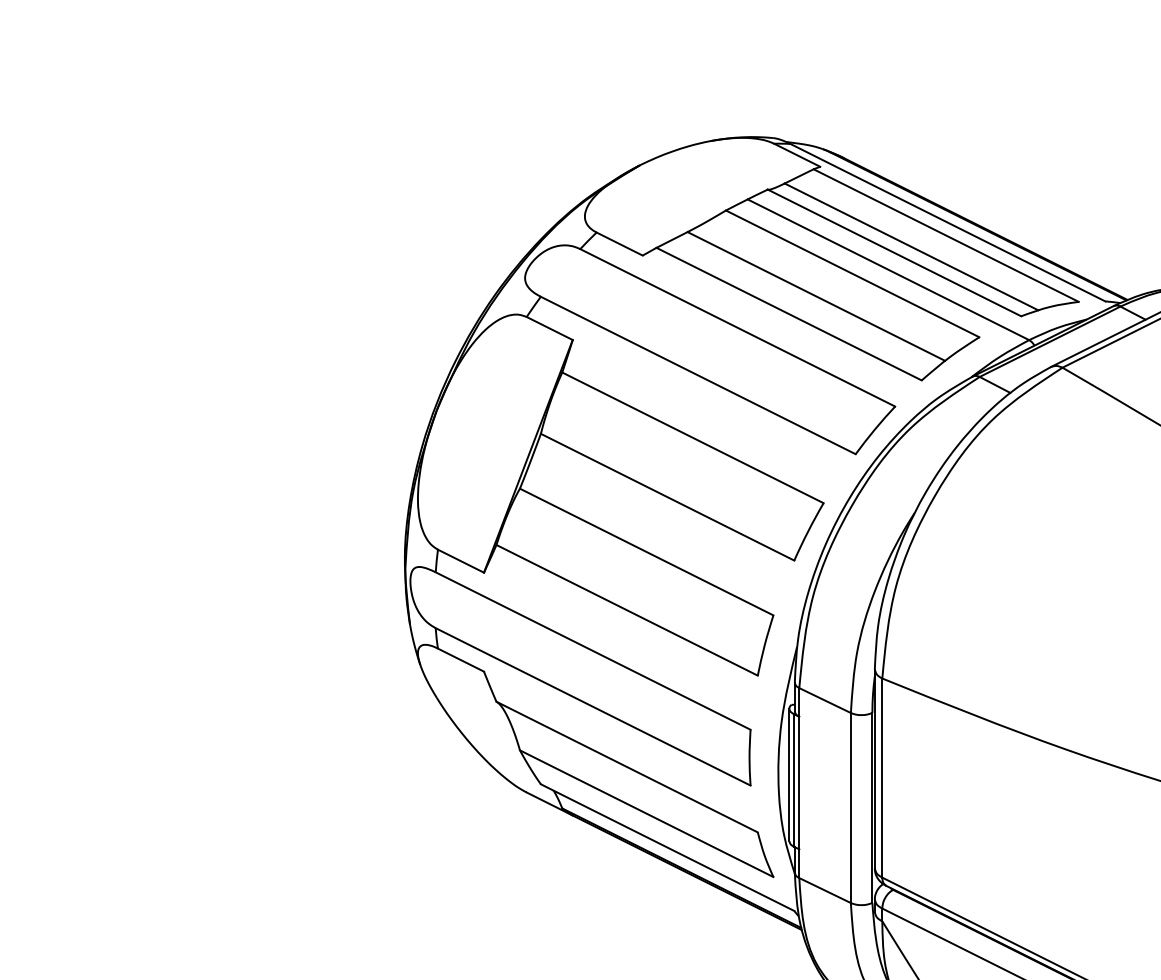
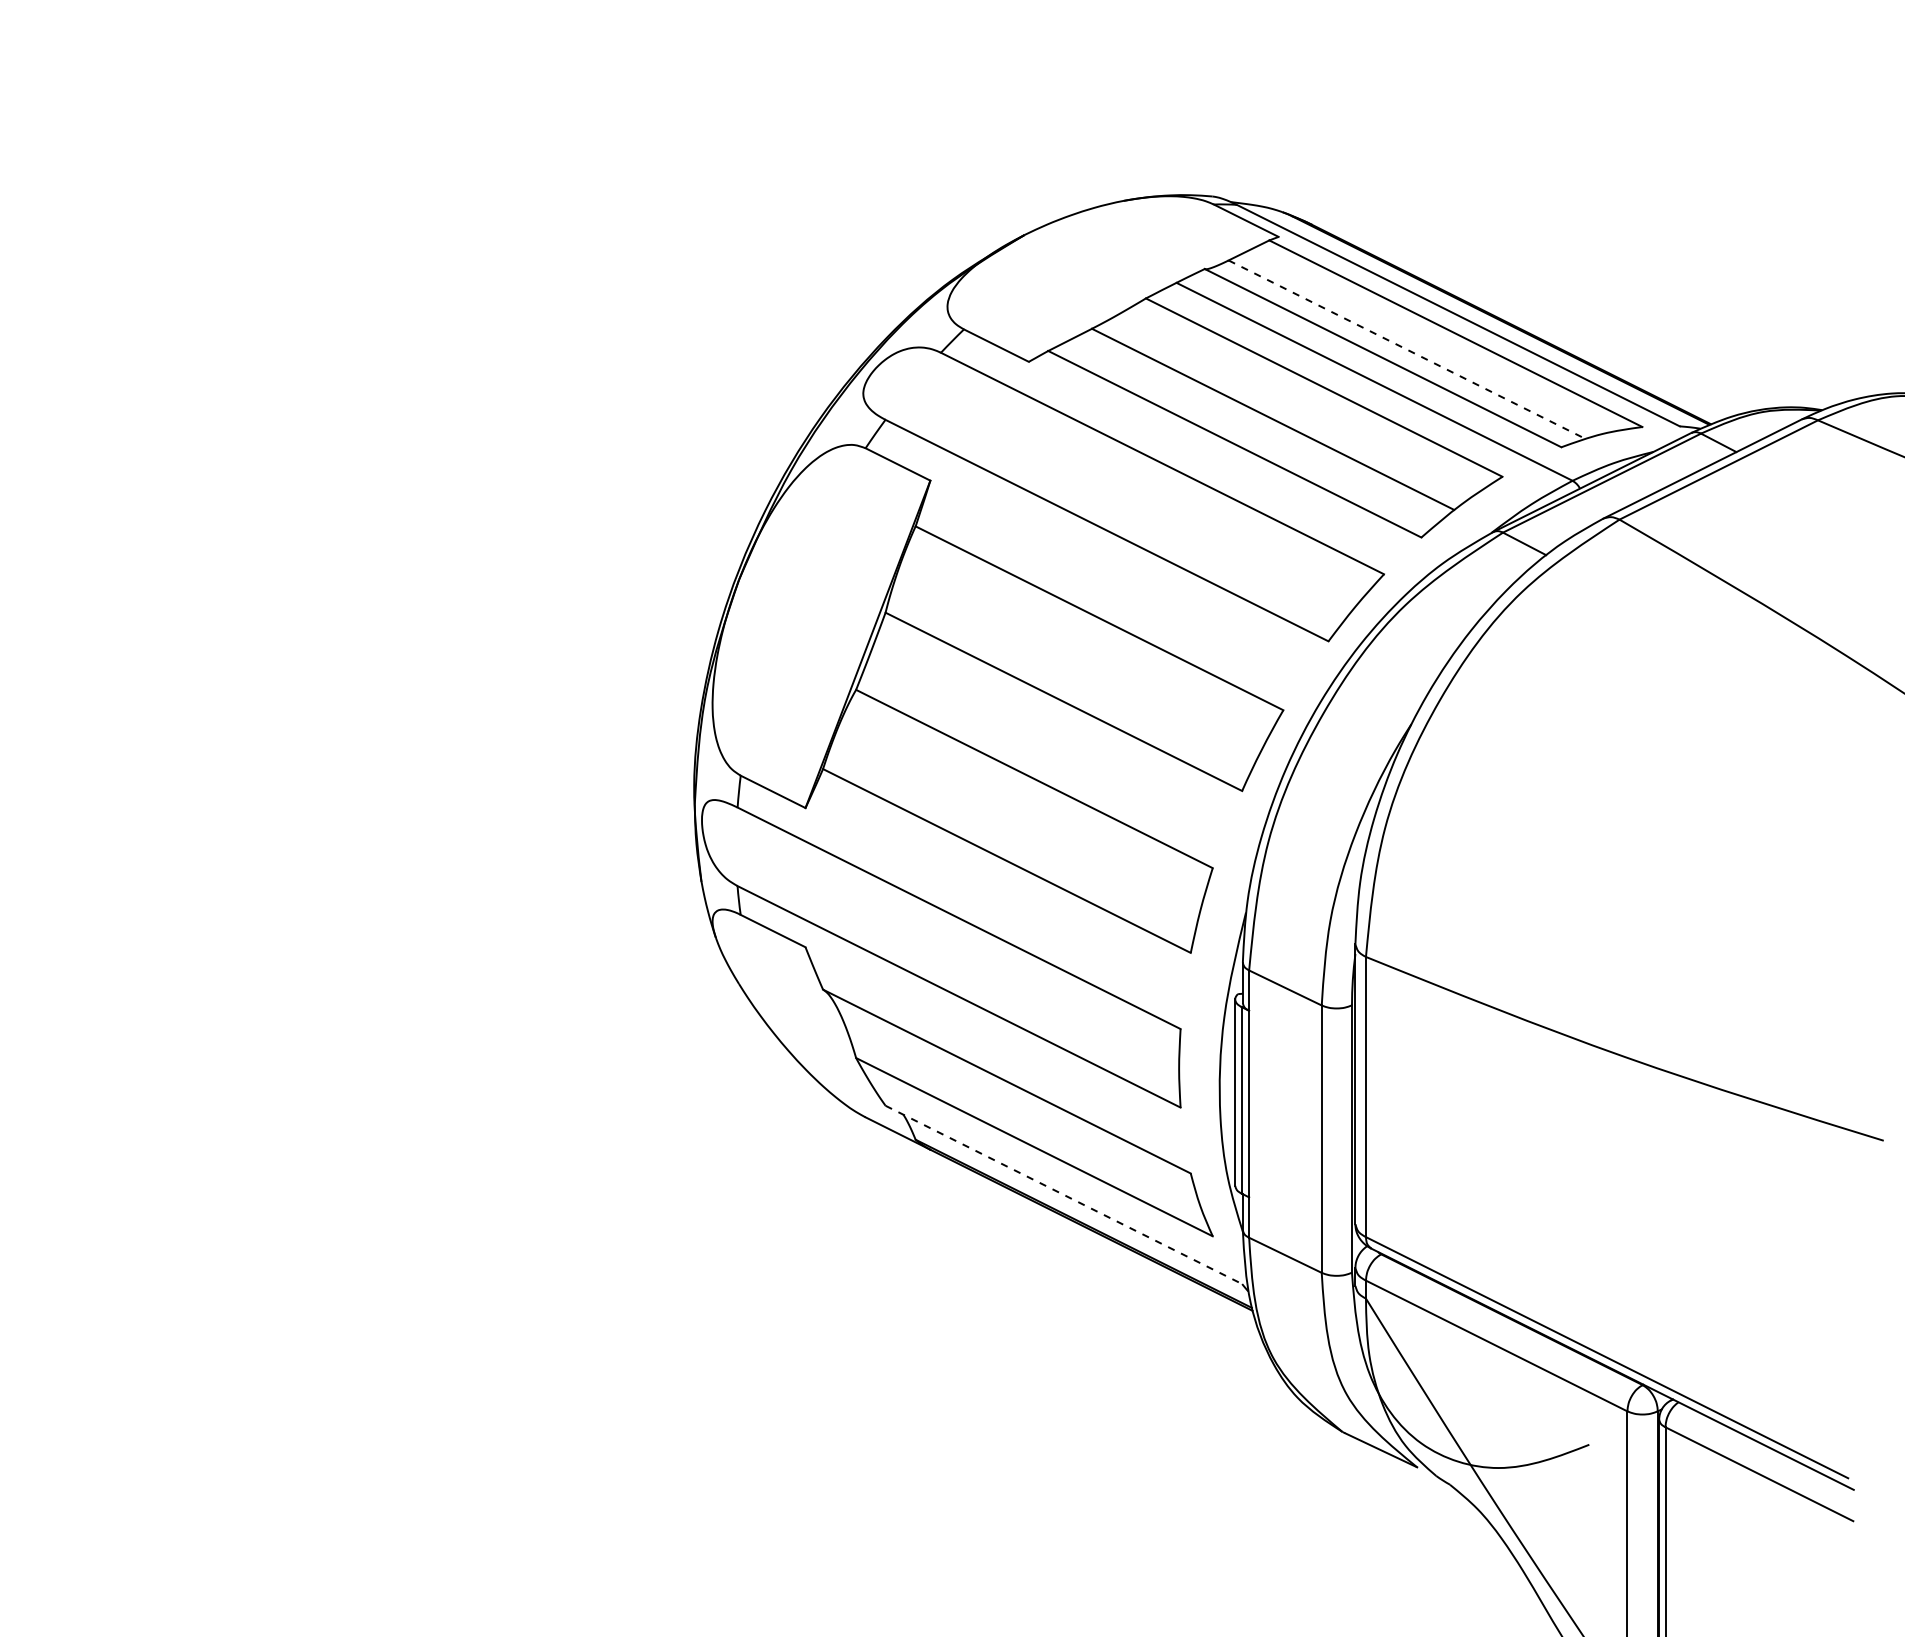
line: (911, 246) -> (1407, 349), solid -> dashed
line: (668, 848) -> (1064, 1195), solid -> dashed

